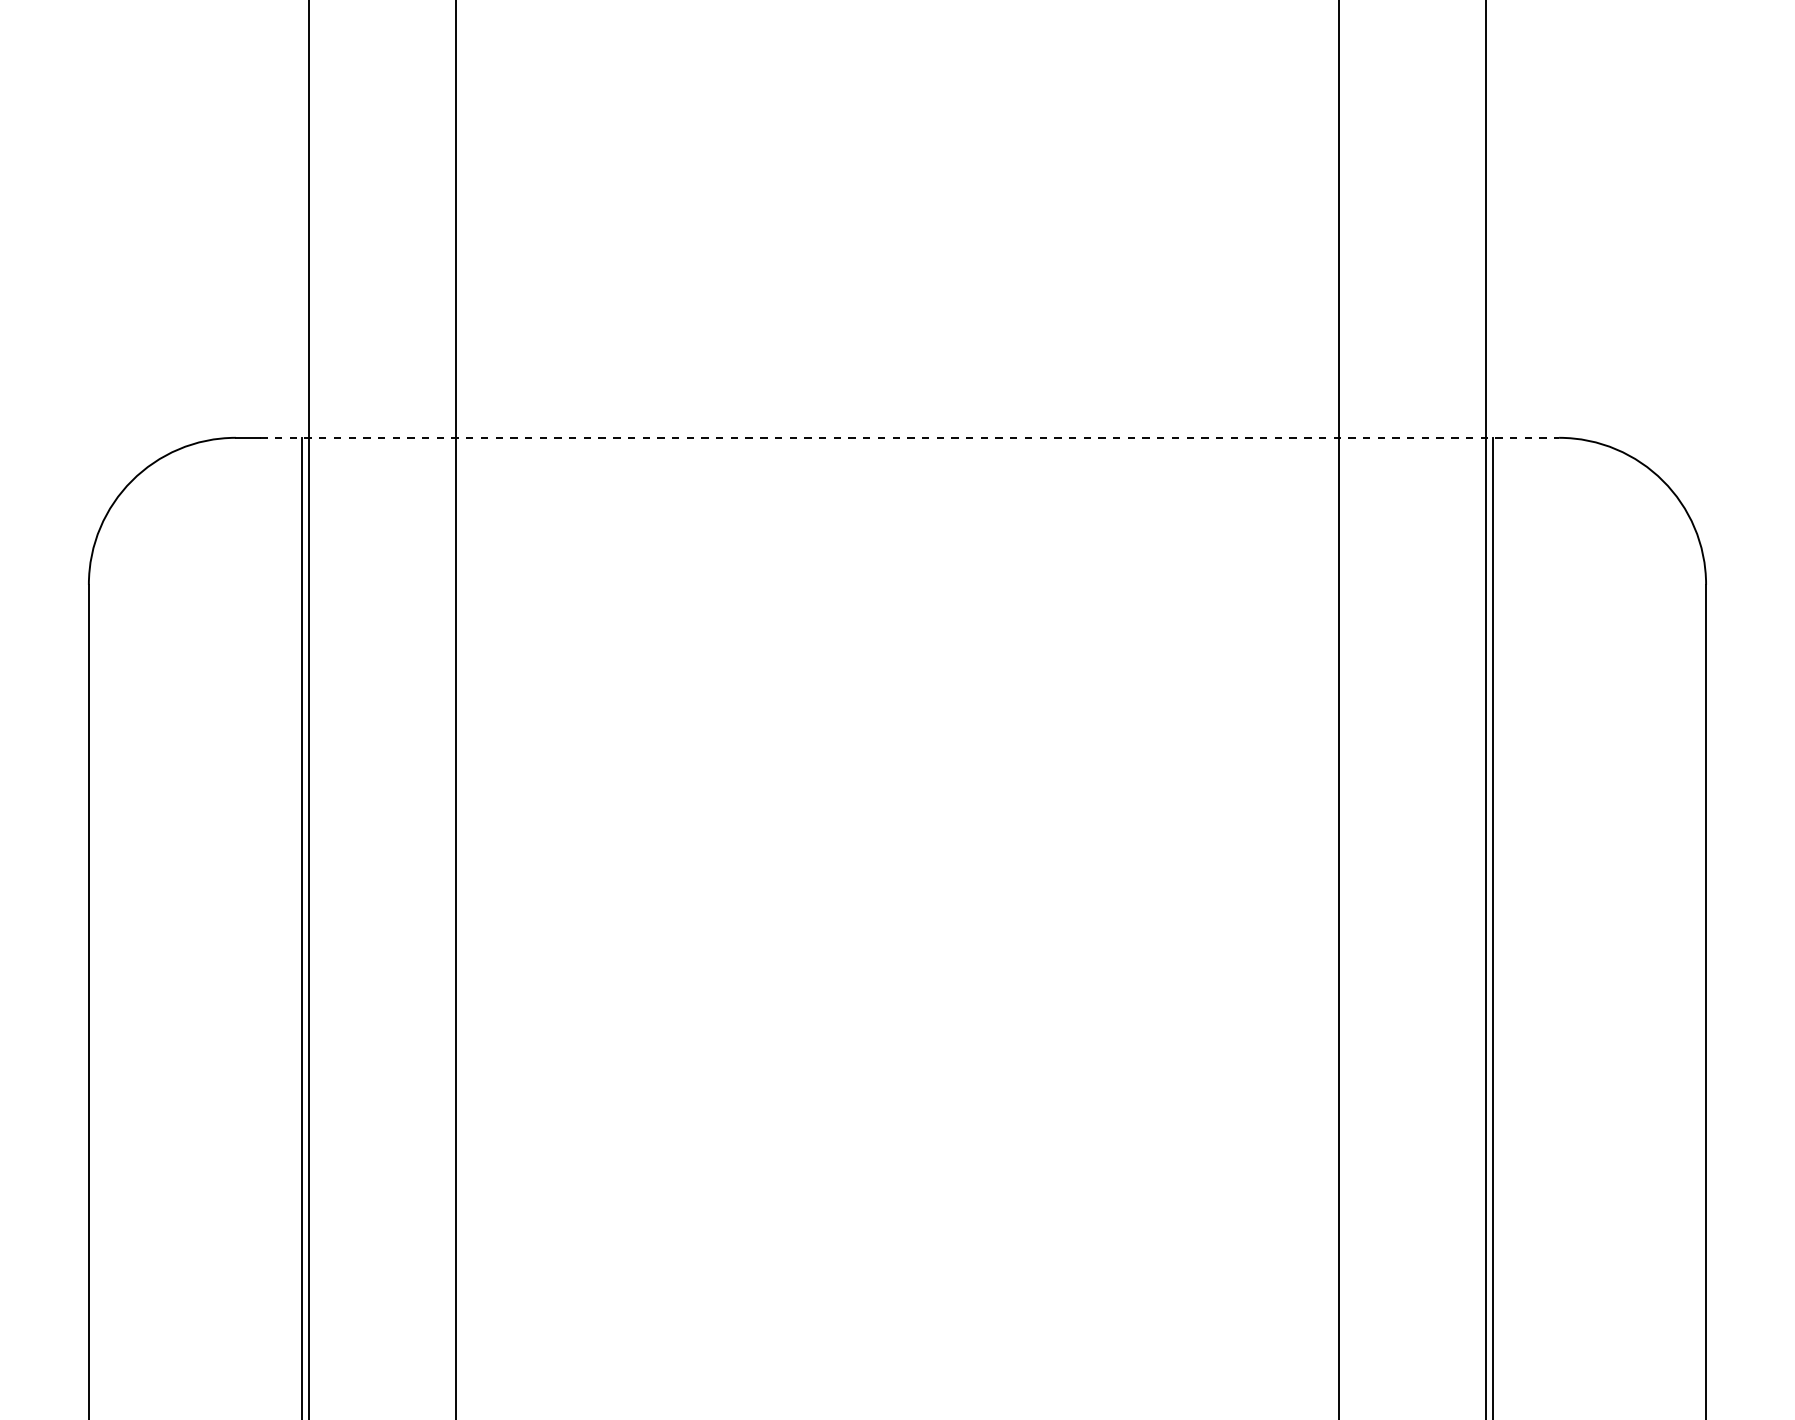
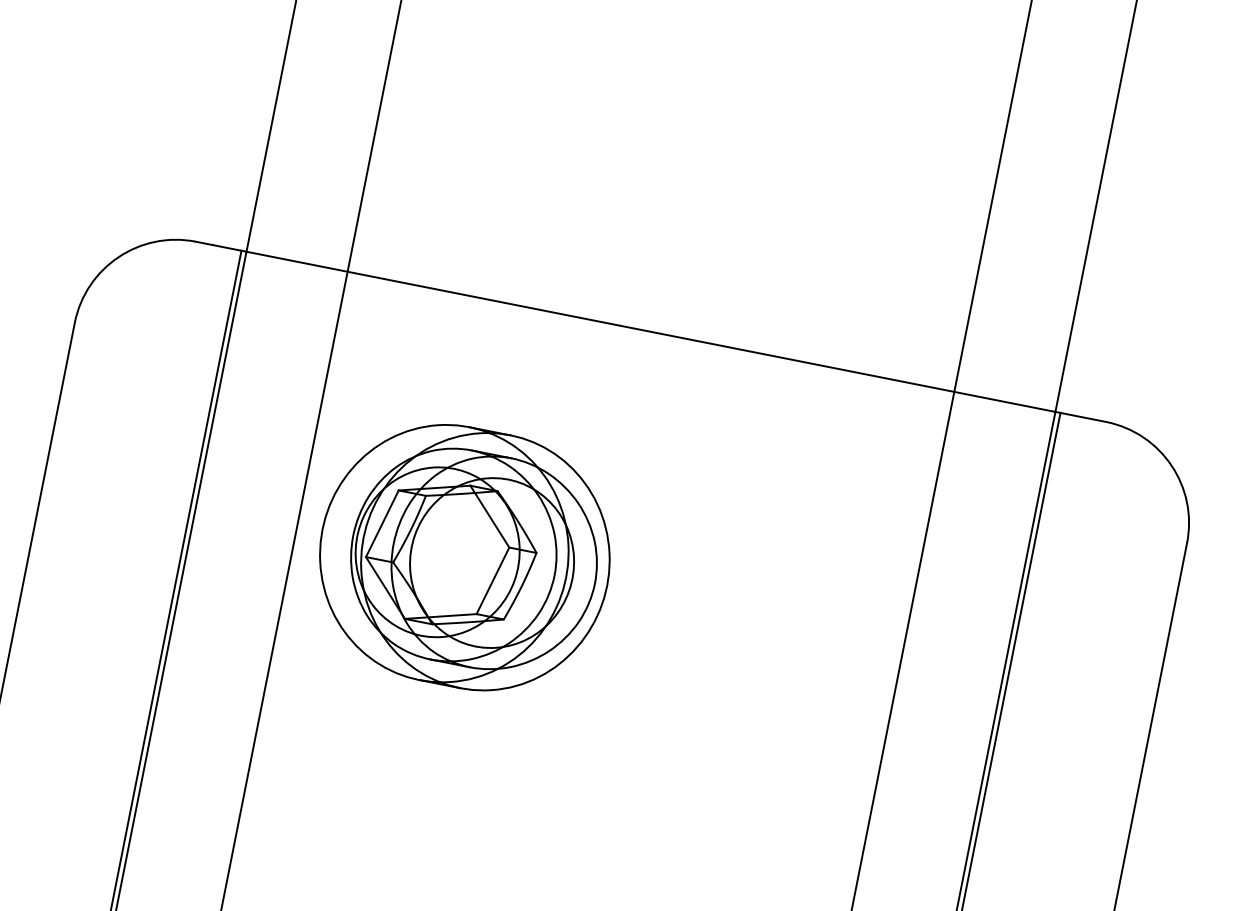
line: (910, 437) -> (659, 333), dashed -> solid
part: (699, 805) -> (464, 557), added

